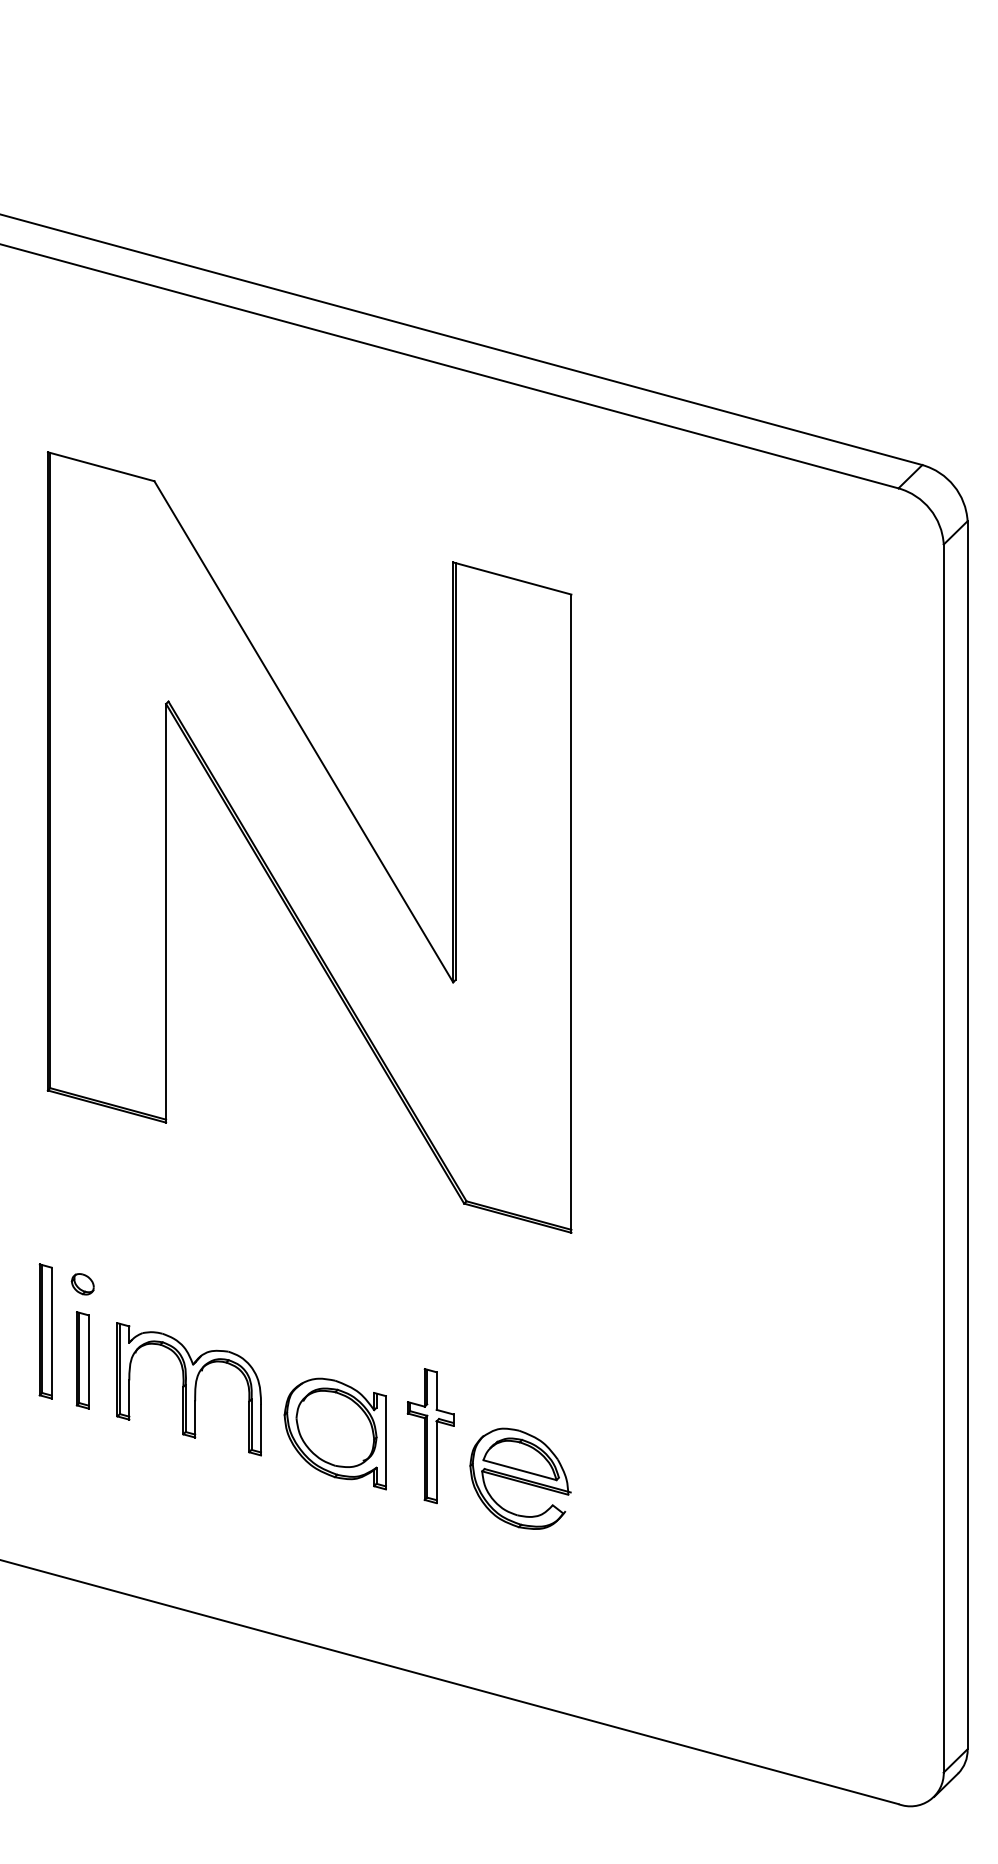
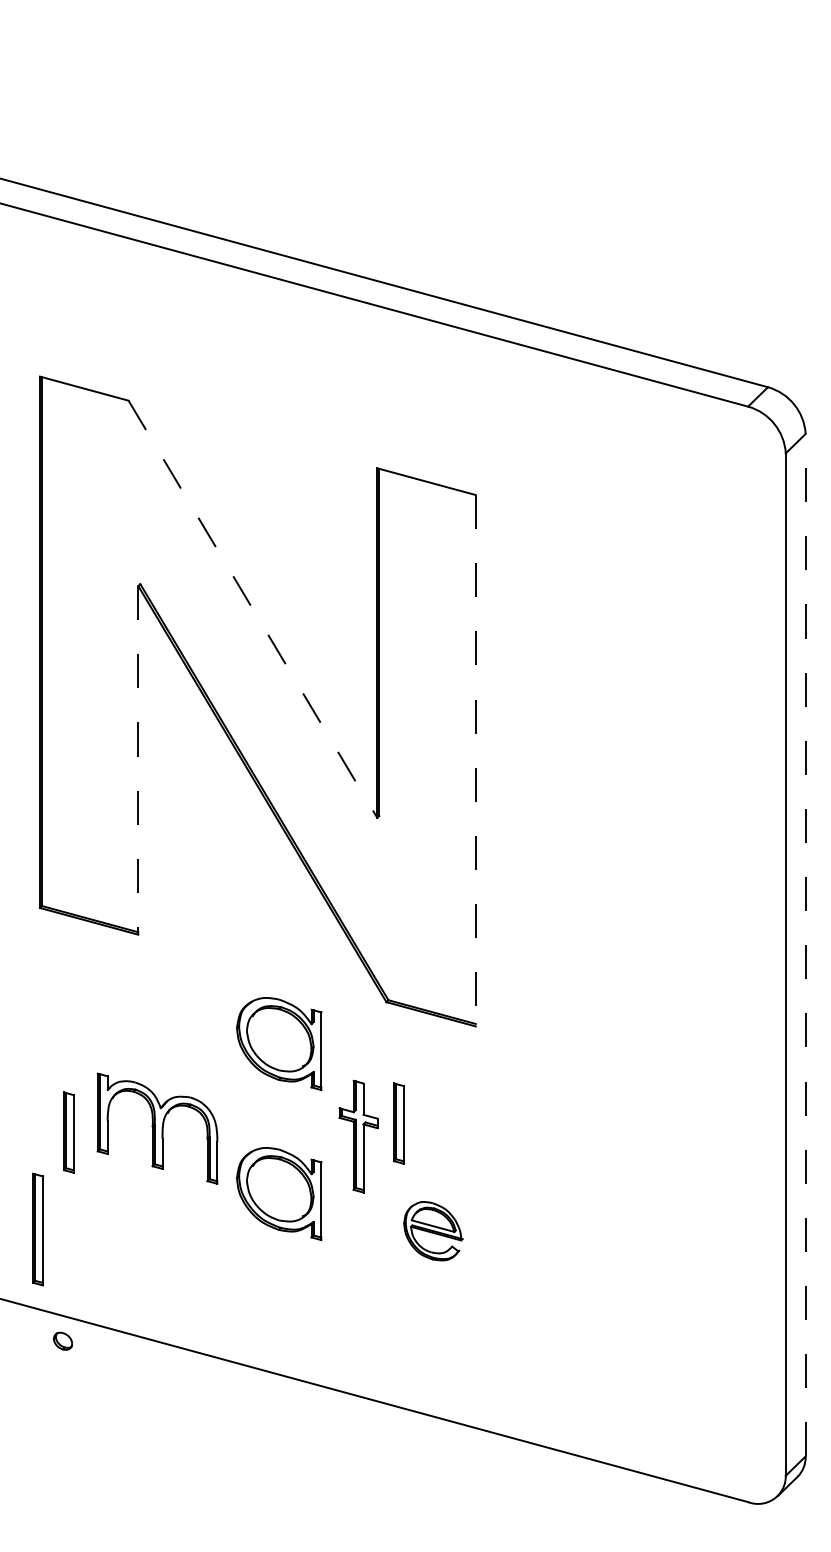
line: (303, 732) -> (252, 609), solid -> dashed
line: (166, 913) -> (138, 760), solid -> dashed
line: (571, 913) -> (475, 760), solid -> dashed
line: (967, 1134) -> (805, 944), solid -> dashed
part: (335, 1253) -> (279, 1043), added
part: (82, 1283) -> (62, 1340), moved
part: (44, 1331) -> (37, 1229), moved
part: (478, 1349) -> (398, 1123), added
part: (189, 1389) -> (157, 1128), moved
part: (430, 1435) -> (358, 1136), moved
part: (520, 1477) -> (433, 1230), size x0.7

